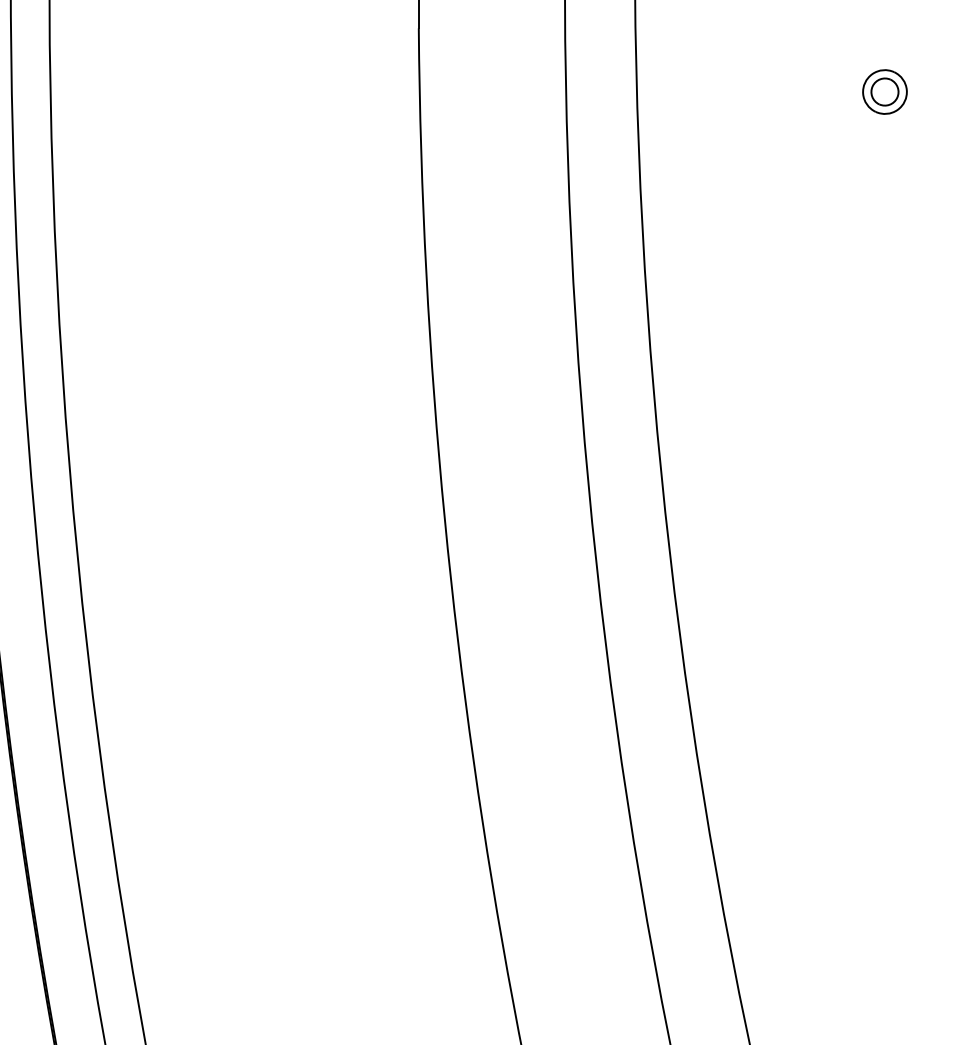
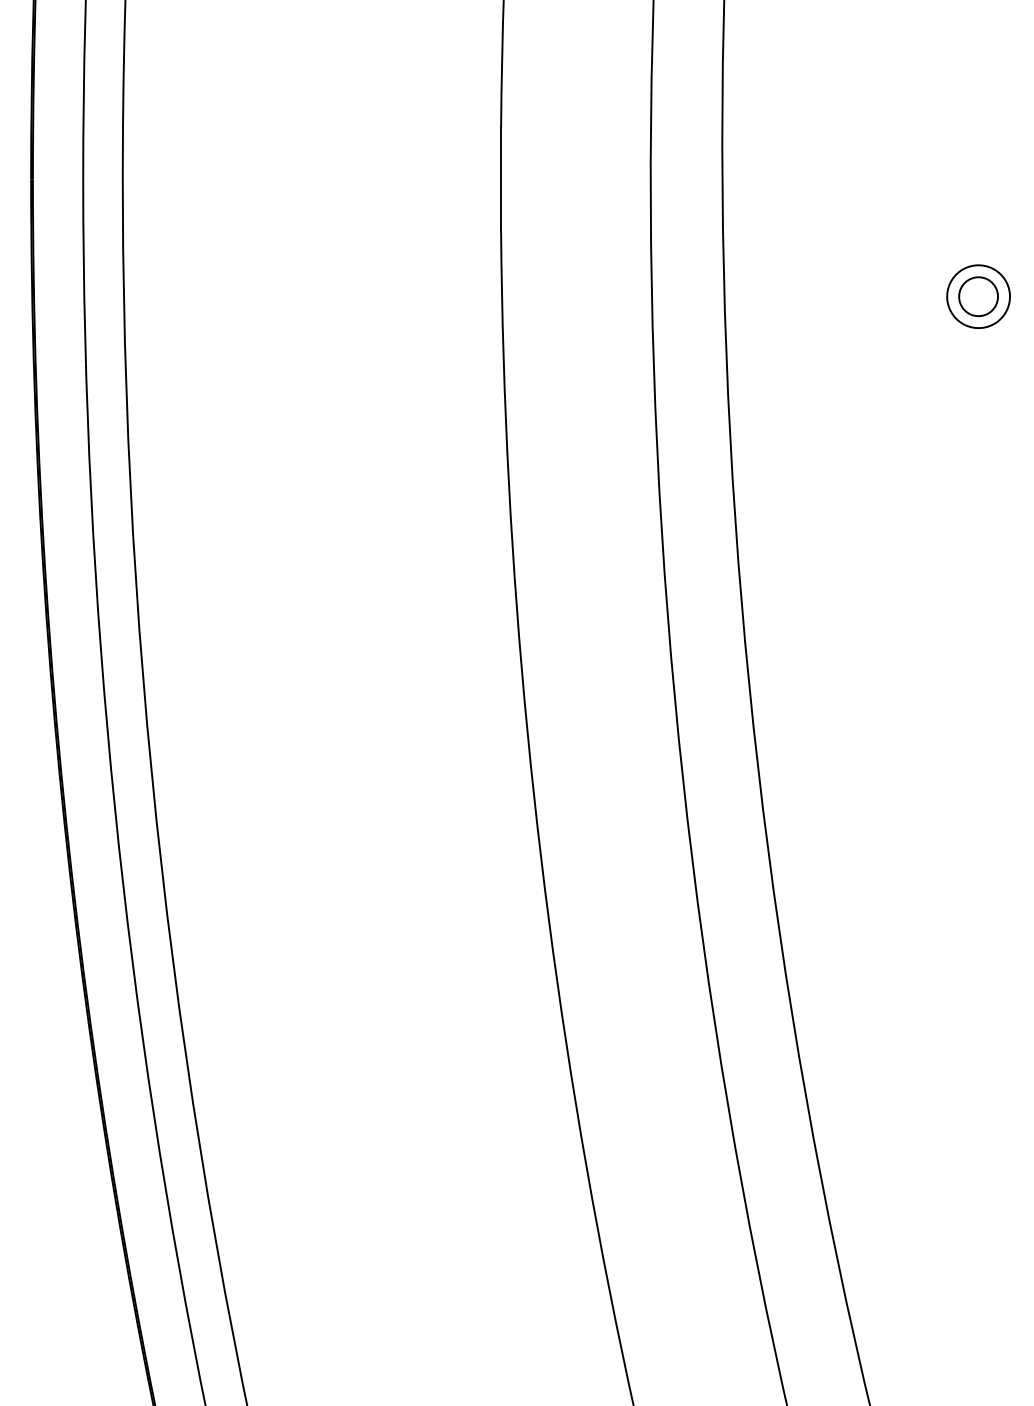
part: (884, 91) -> (978, 296), size x1.4

